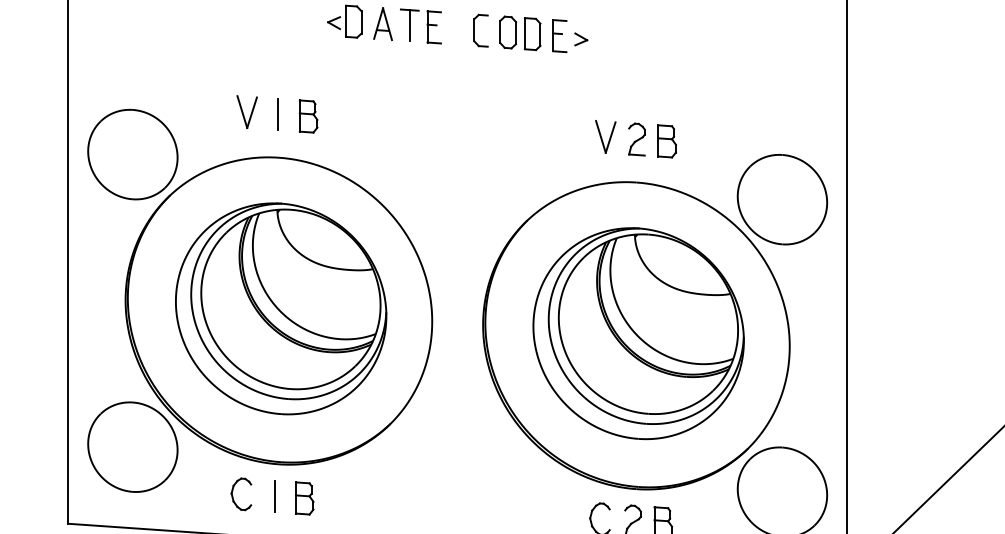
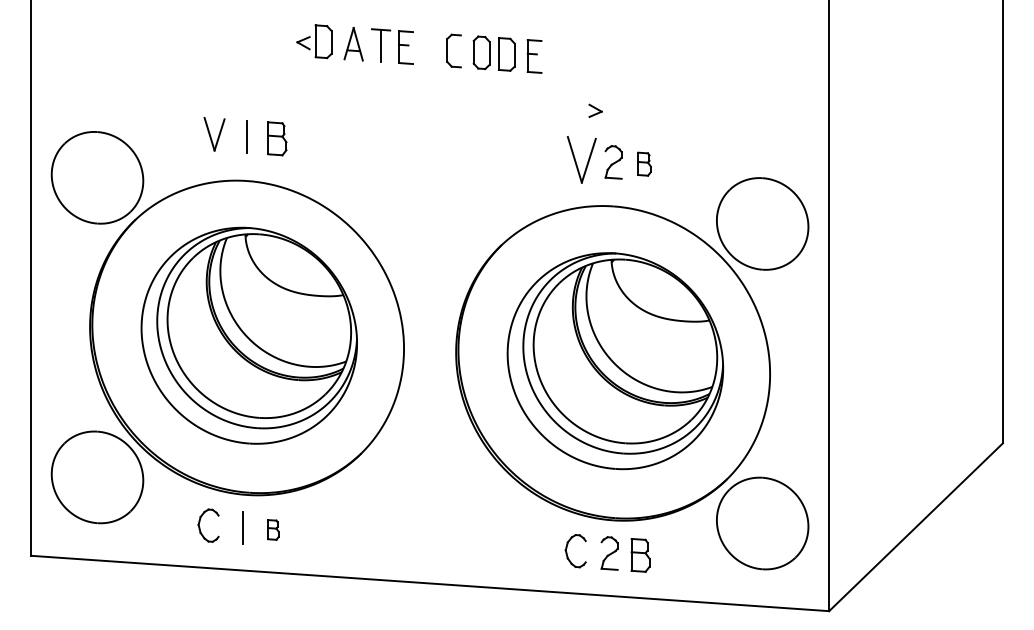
part: (581, 39) -> (595, 110), moved
part: (605, 136) -> (581, 159), size x1.4
part: (667, 140) -> (644, 163), size x0.7
part: (304, 498) -> (273, 529), size x0.6

